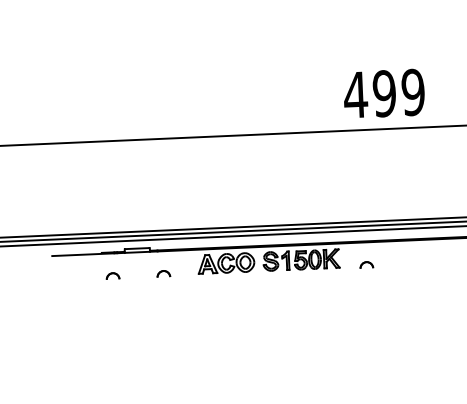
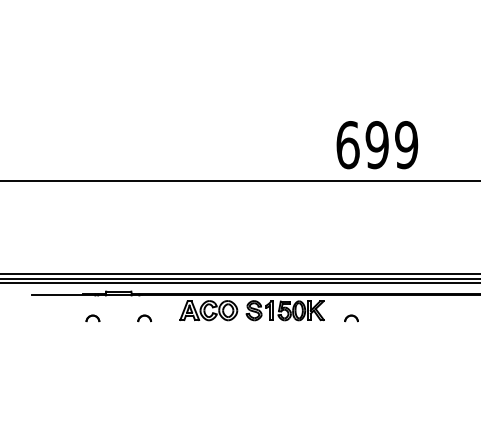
text: (355, 95) -> (347, 145), 499 -> 699

